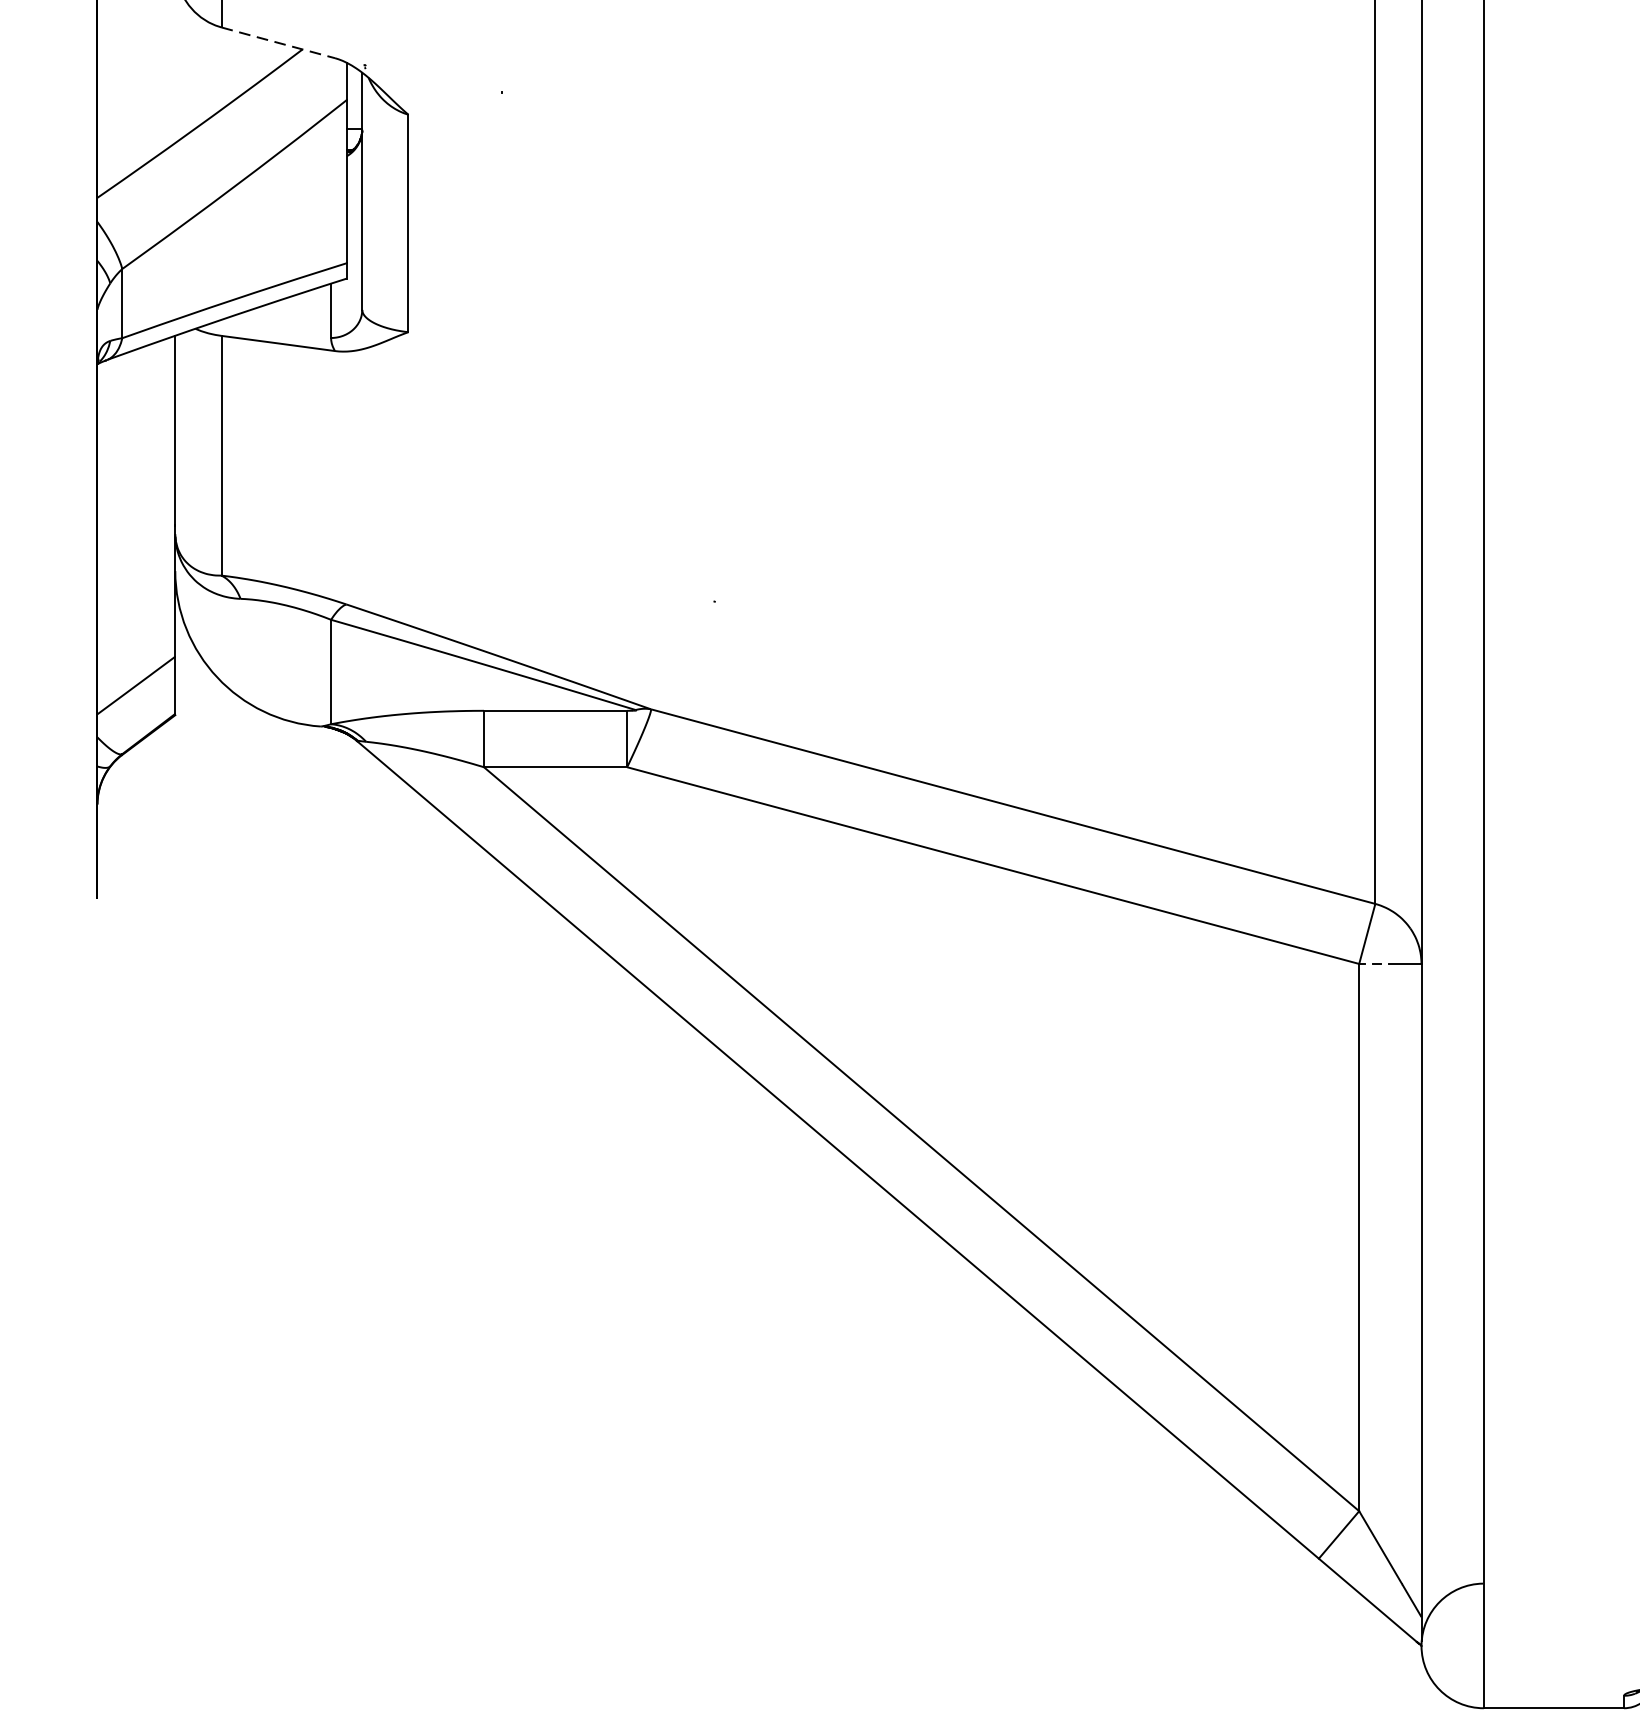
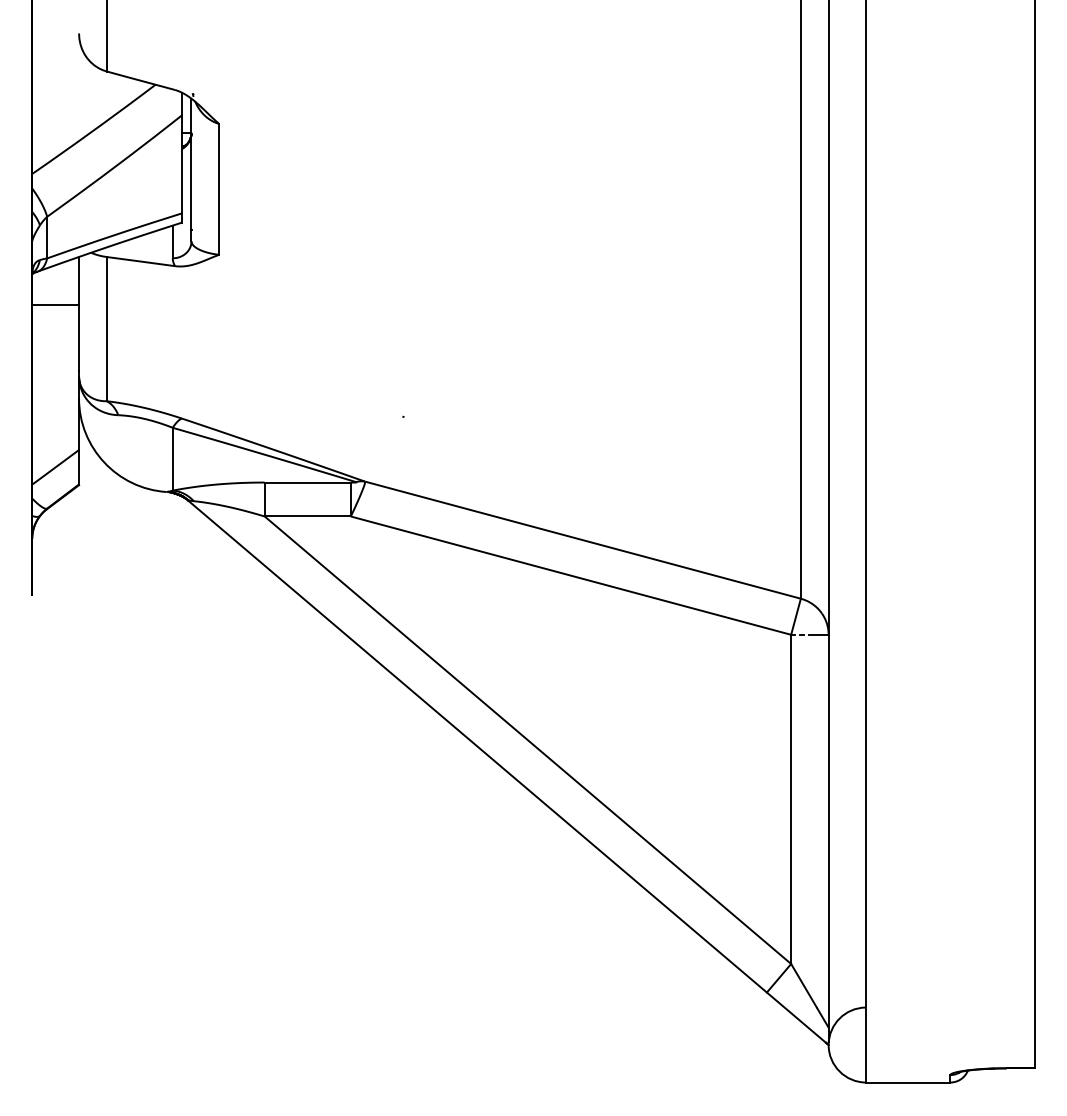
line: (277, 42) -> (140, 80), dashed -> solid
line: (136, 416) -> (55, 305), added

